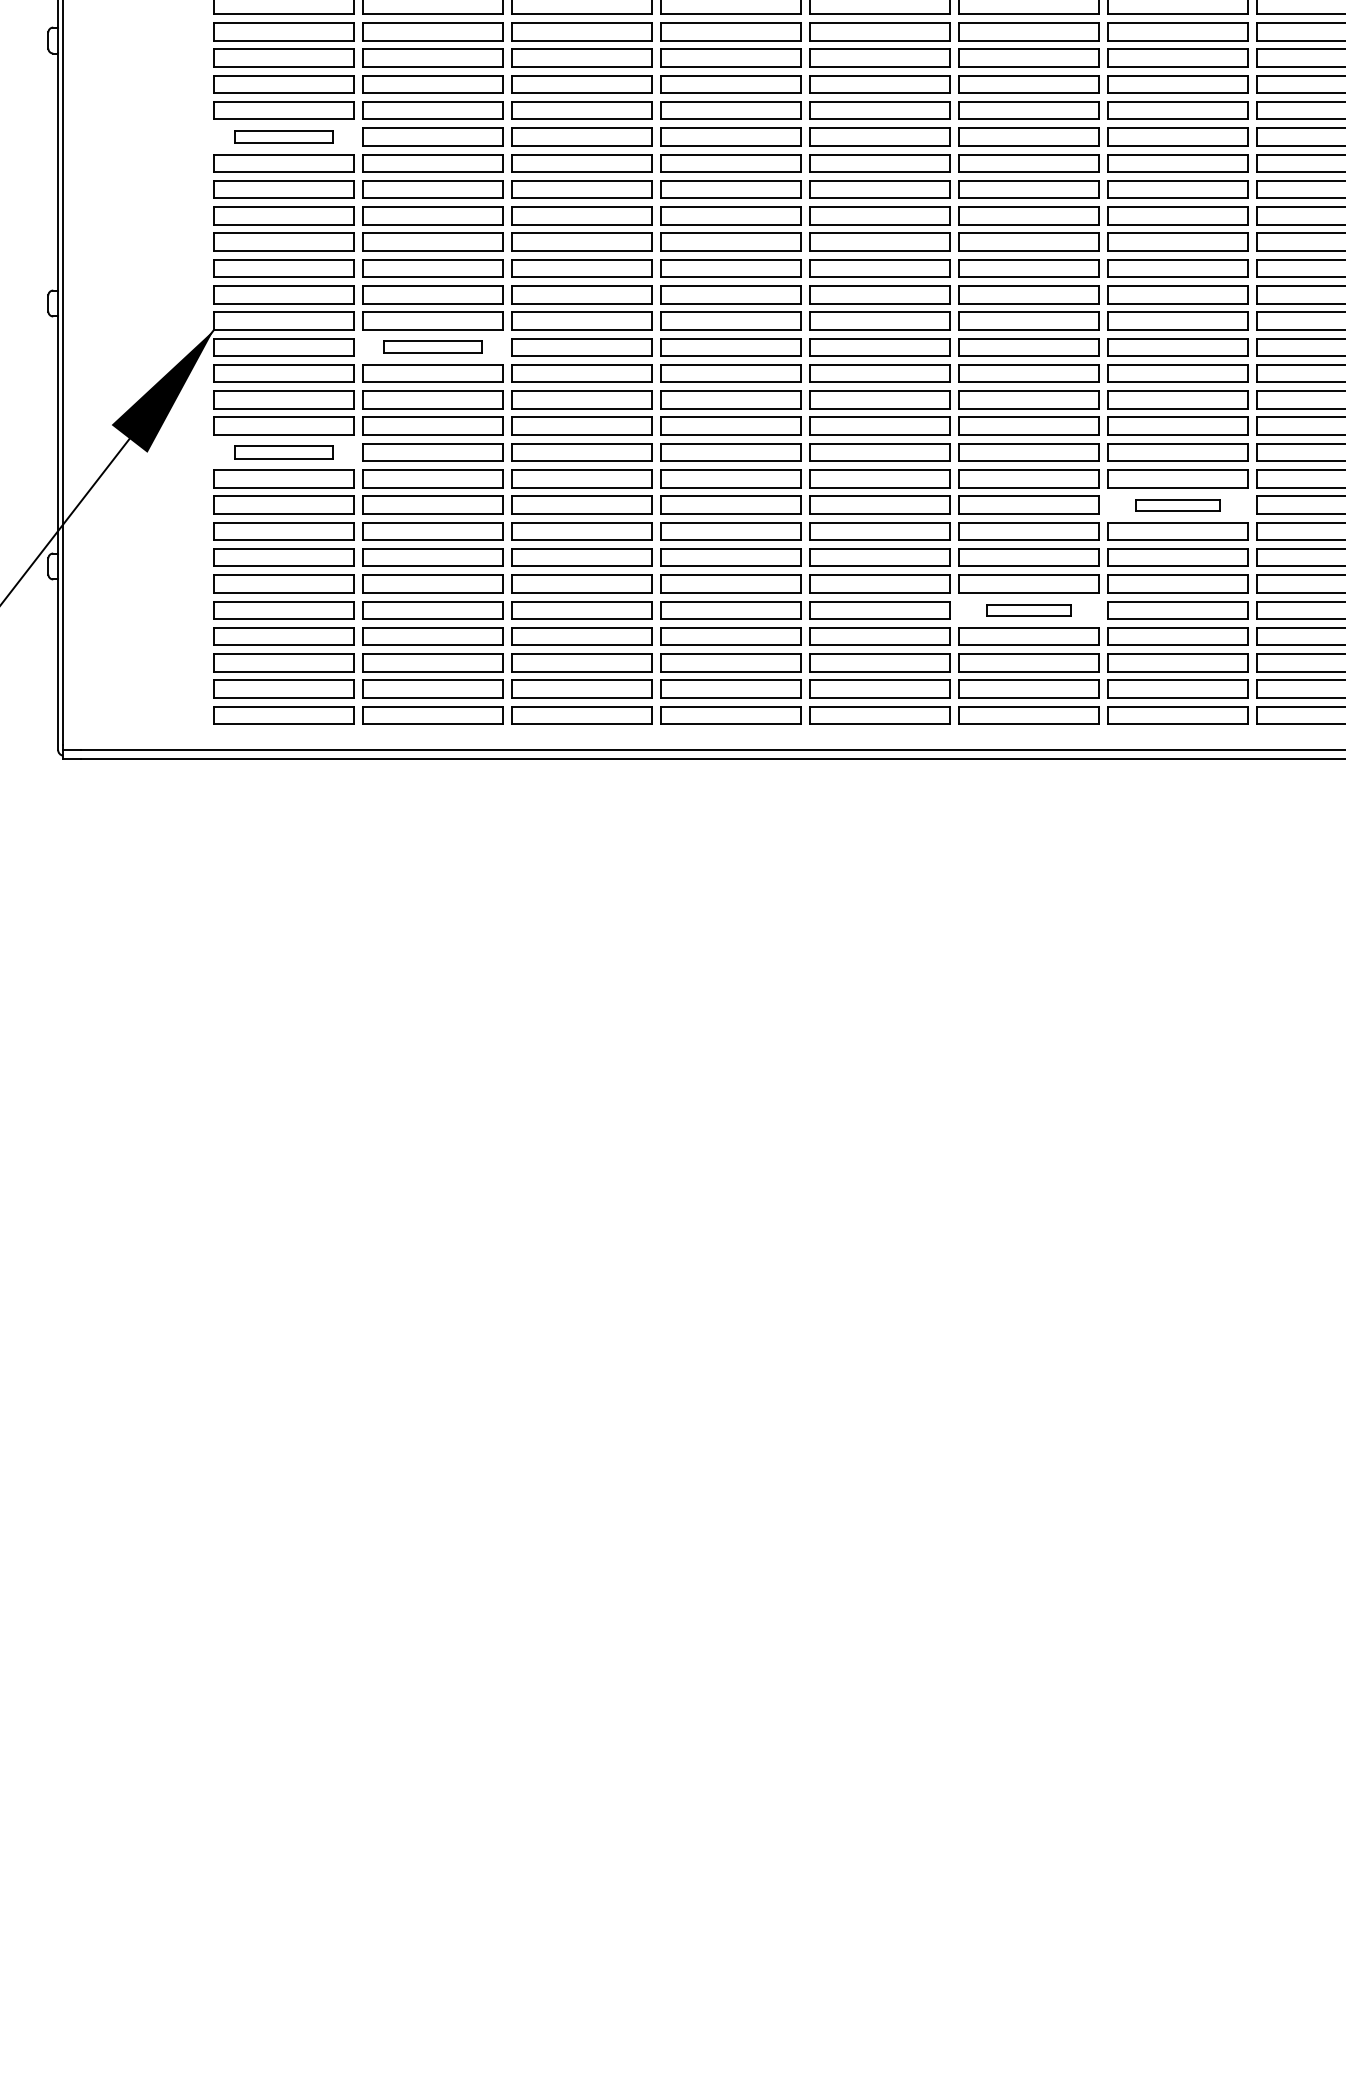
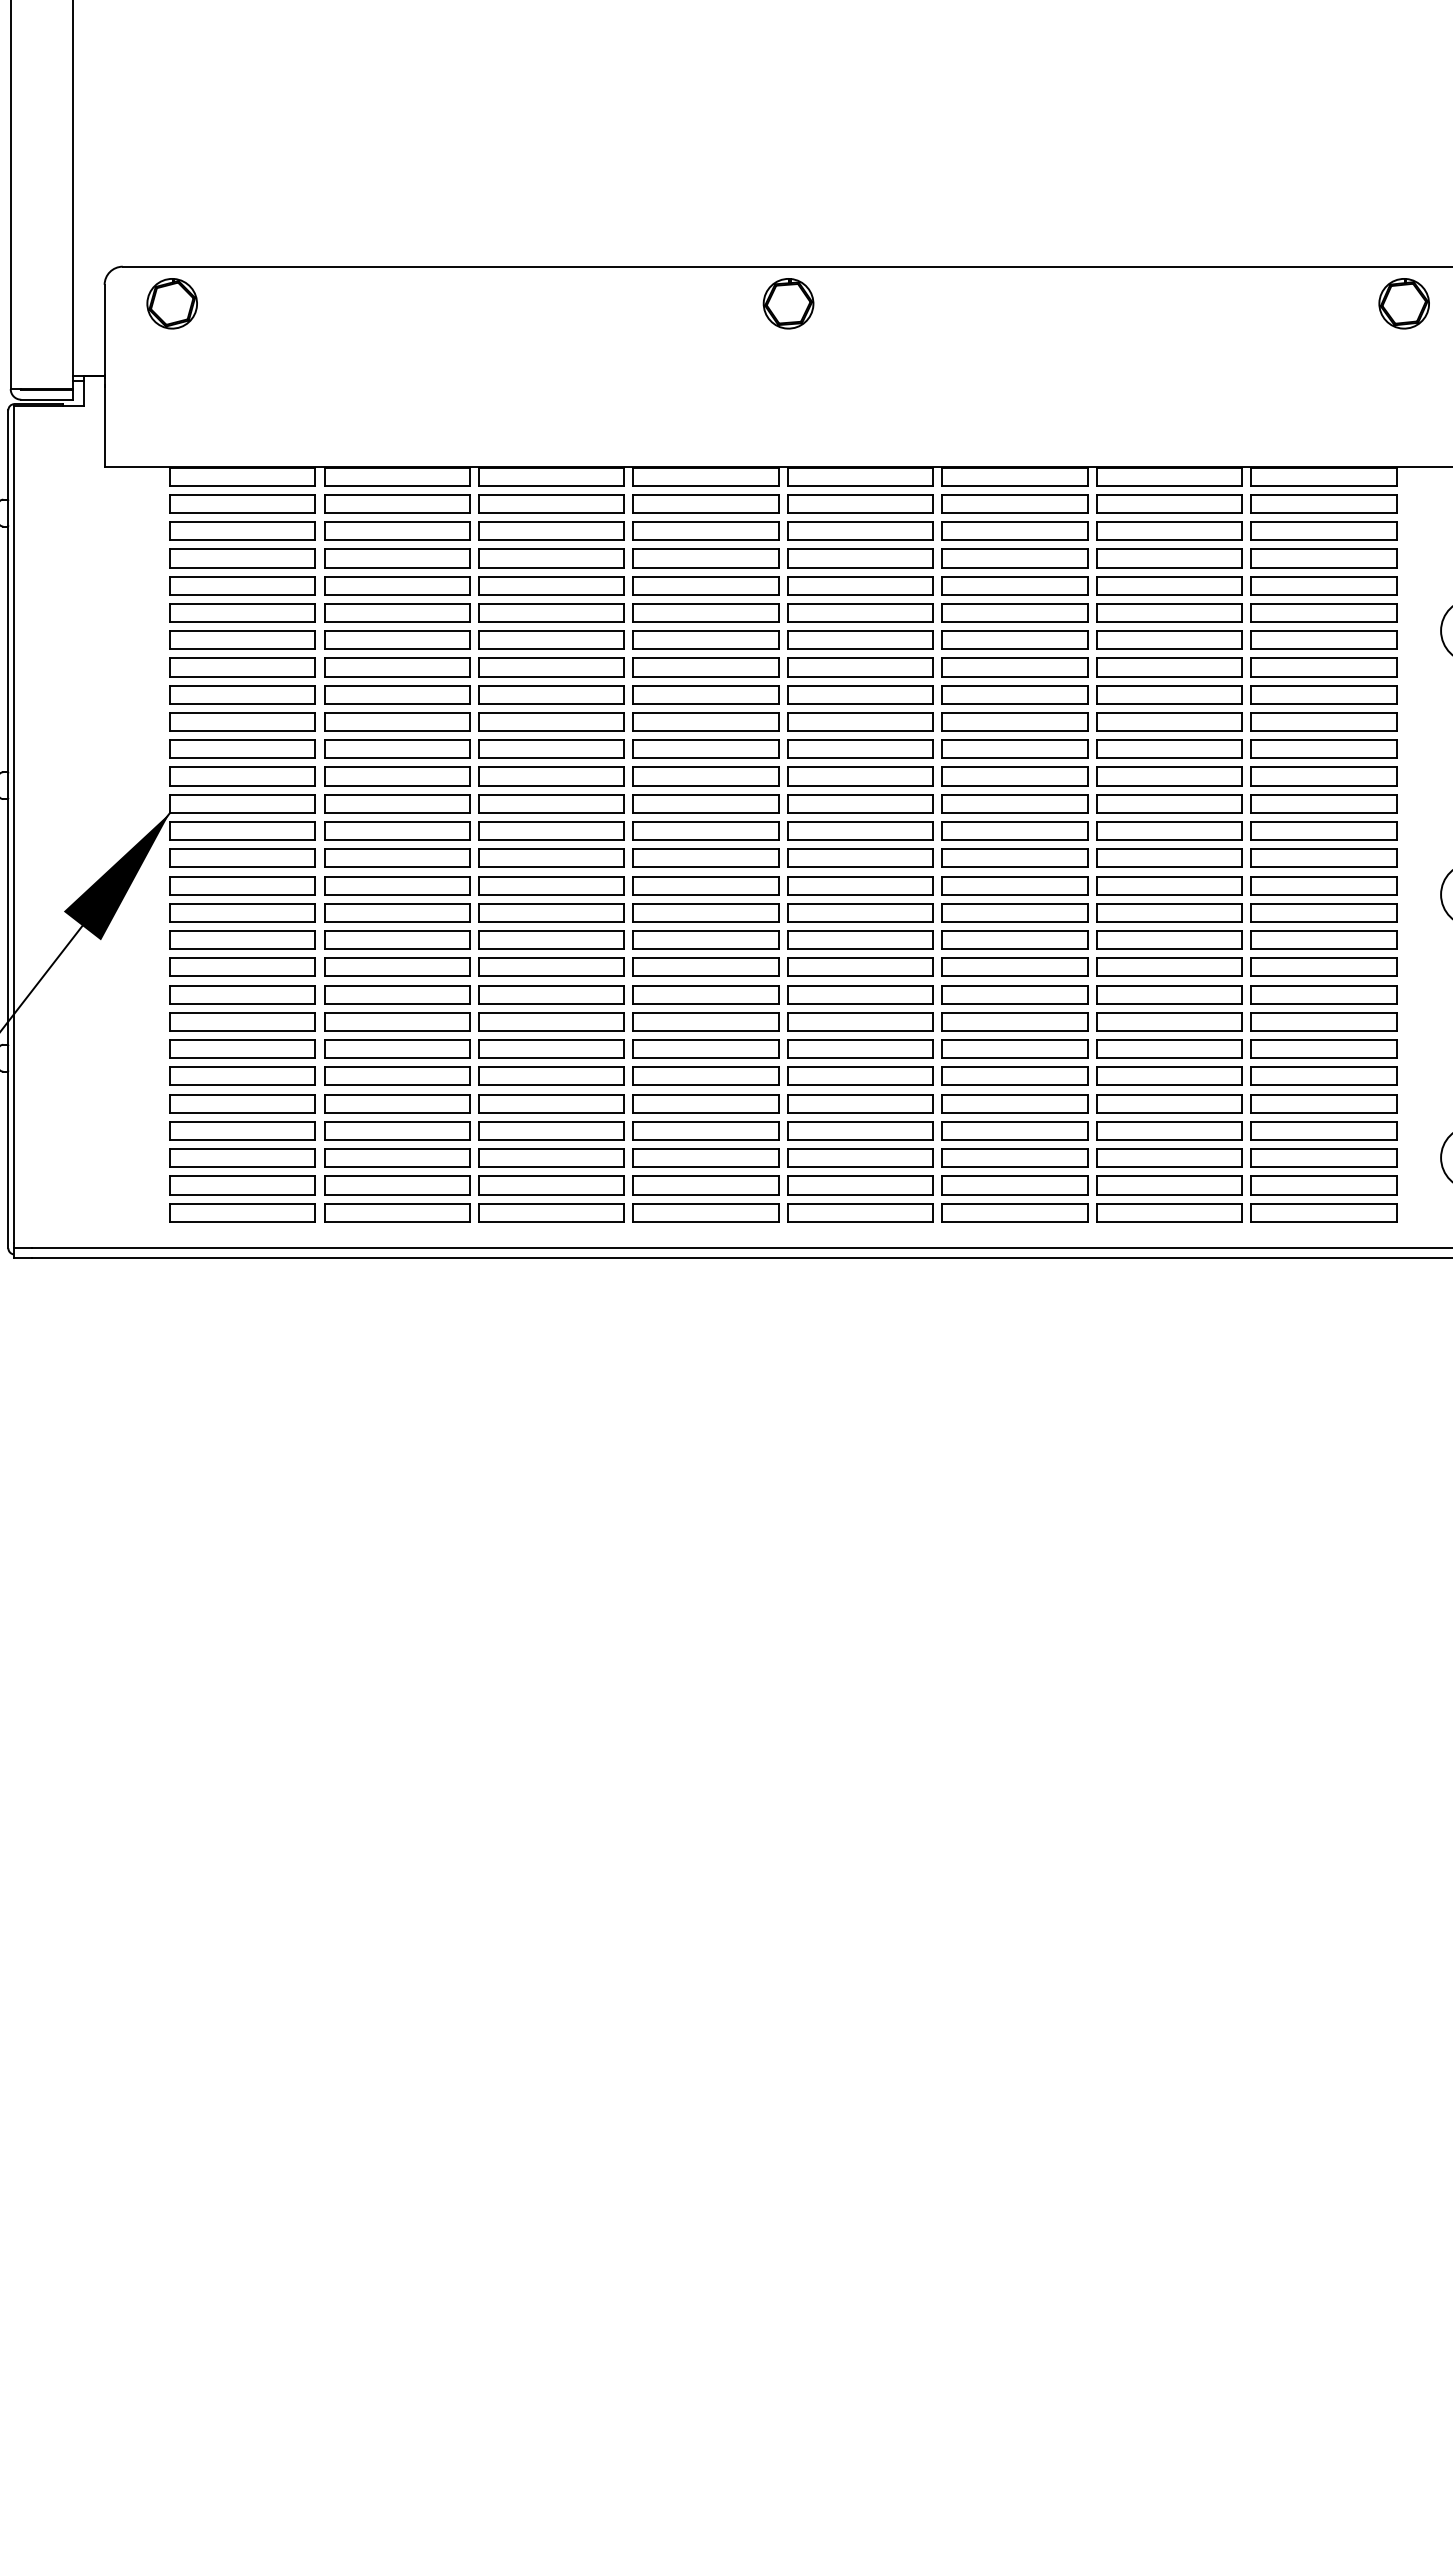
part: (284, 136) -> (242, 612), size x1.43
part: (433, 346) -> (397, 830), size x1.43
part: (284, 451) -> (242, 939), size x1.43
part: (1178, 505) -> (1169, 994), size x1.67
part: (1028, 610) -> (1014, 1103), size x1.67

